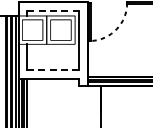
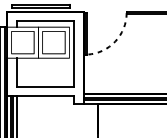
line: (53, 10) -> (45, 21), dashed -> solid
line: (52, 70) -> (44, 87), dashed -> solid

